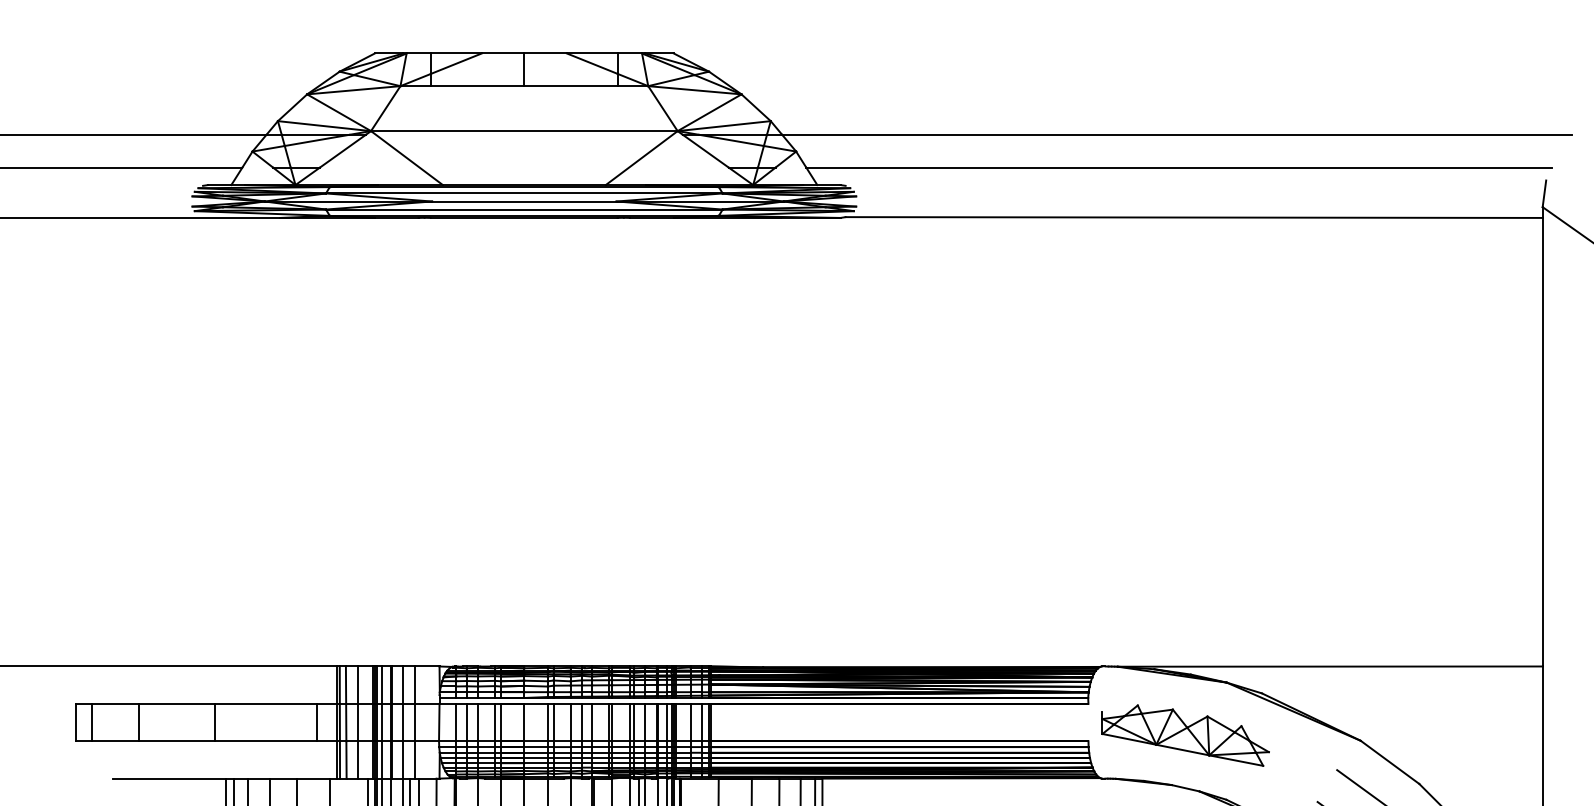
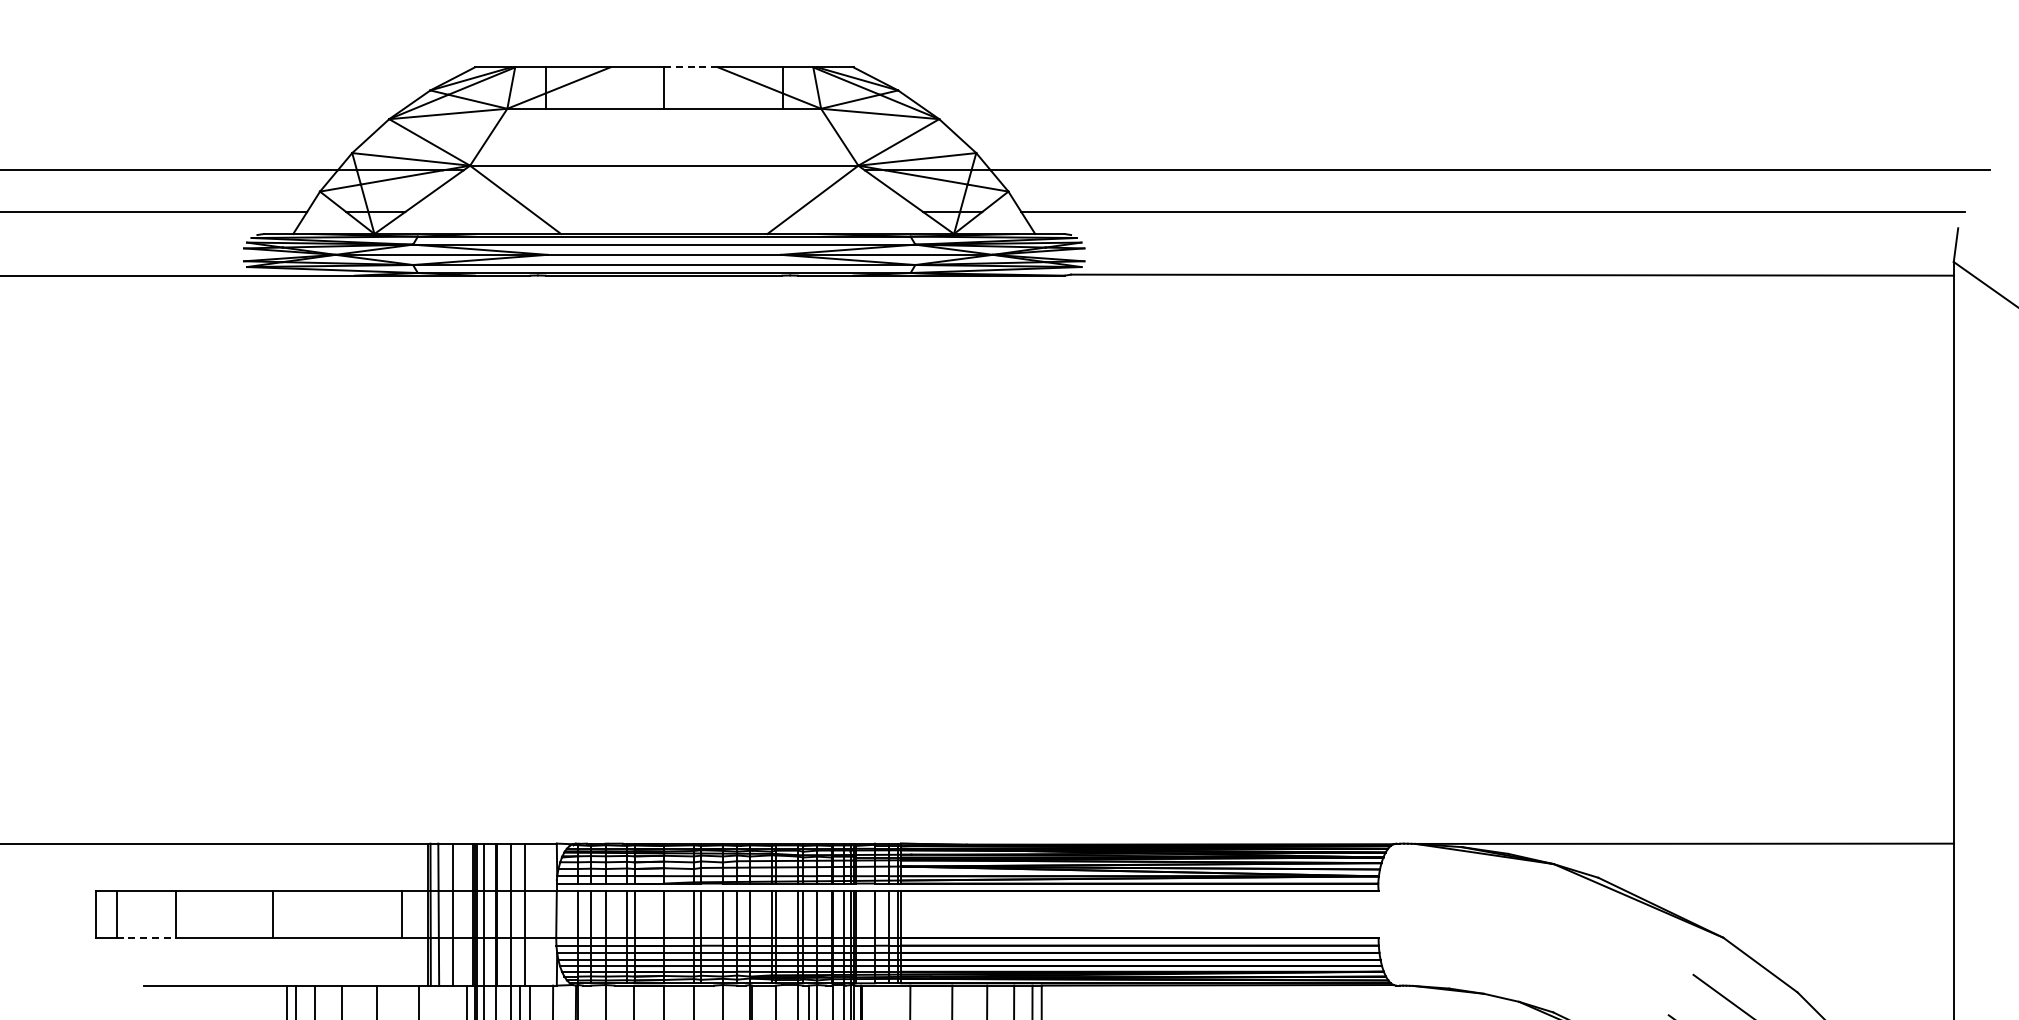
line: (545, 53) -> (691, 67), solid -> dashed
part: (1185, 735) -> (1501, 930), removed
line: (115, 741) -> (146, 938), solid -> dashed

